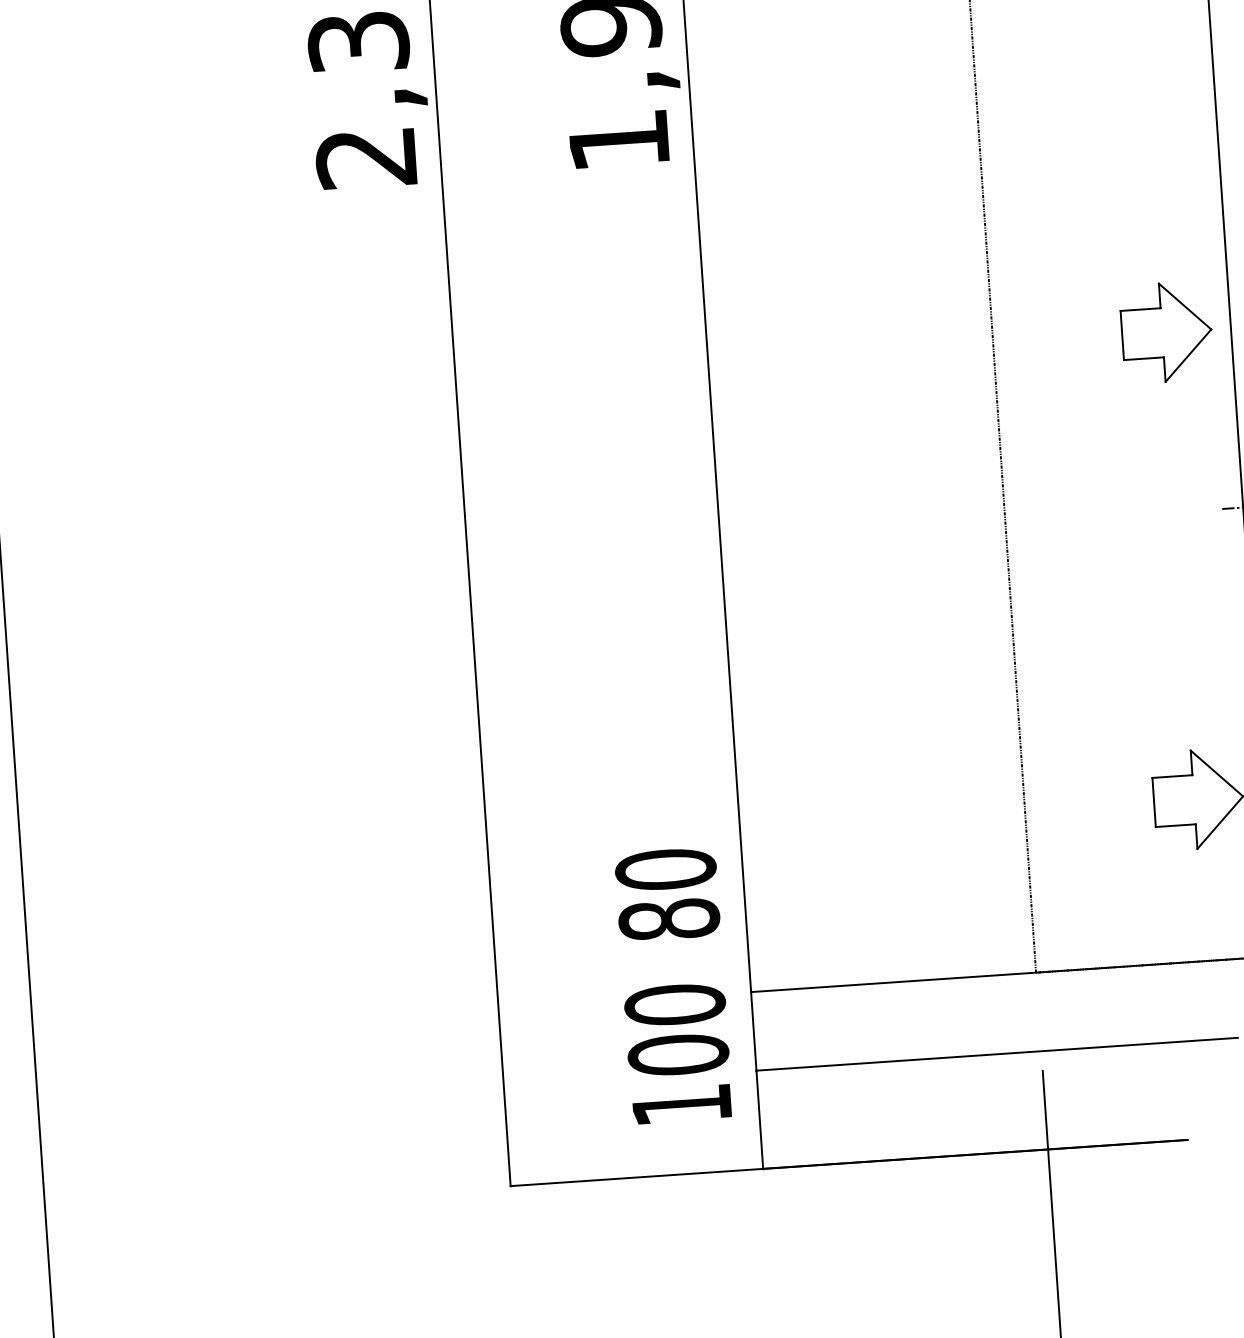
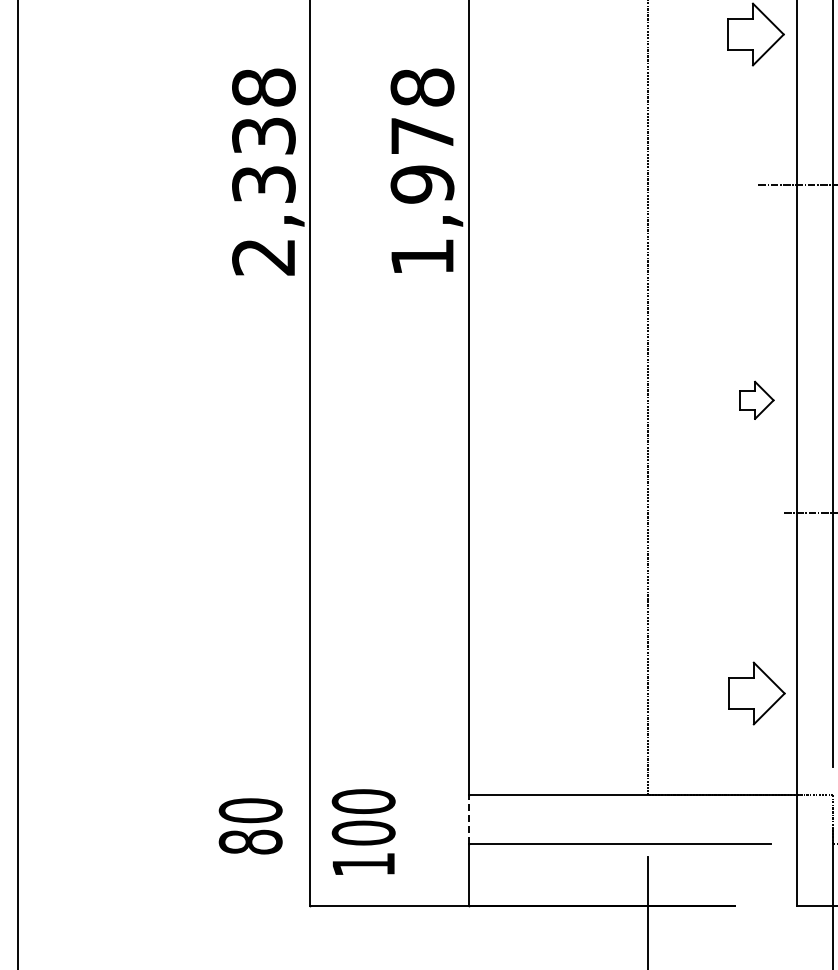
part: (1166, 332) -> (756, 400), size x0.6
text: (667, 894) -> (250, 826), moved
line: (753, 1031) -> (468, 819), solid -> dashed
text: (678, 1052) -> (363, 831), moved

